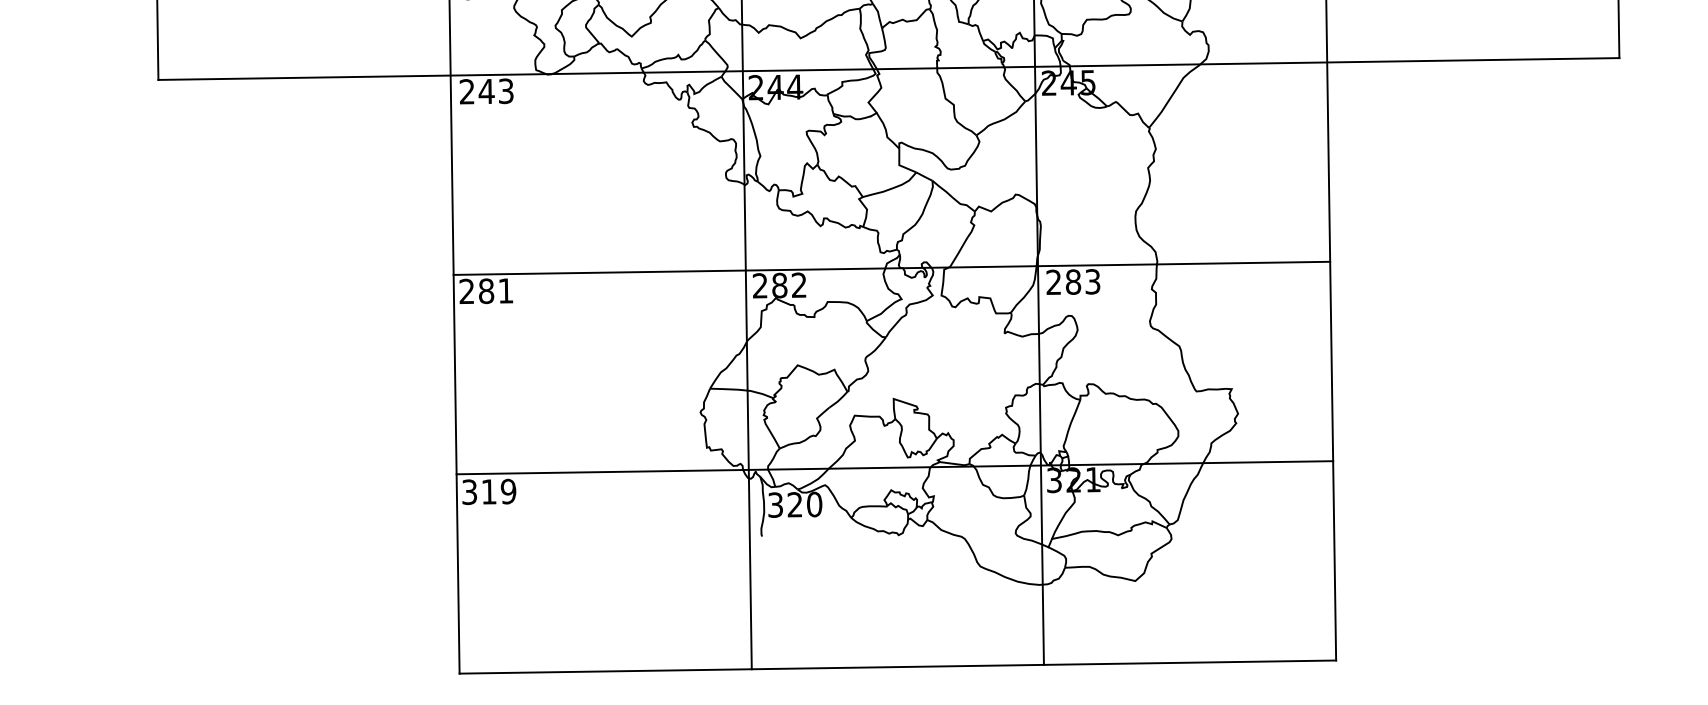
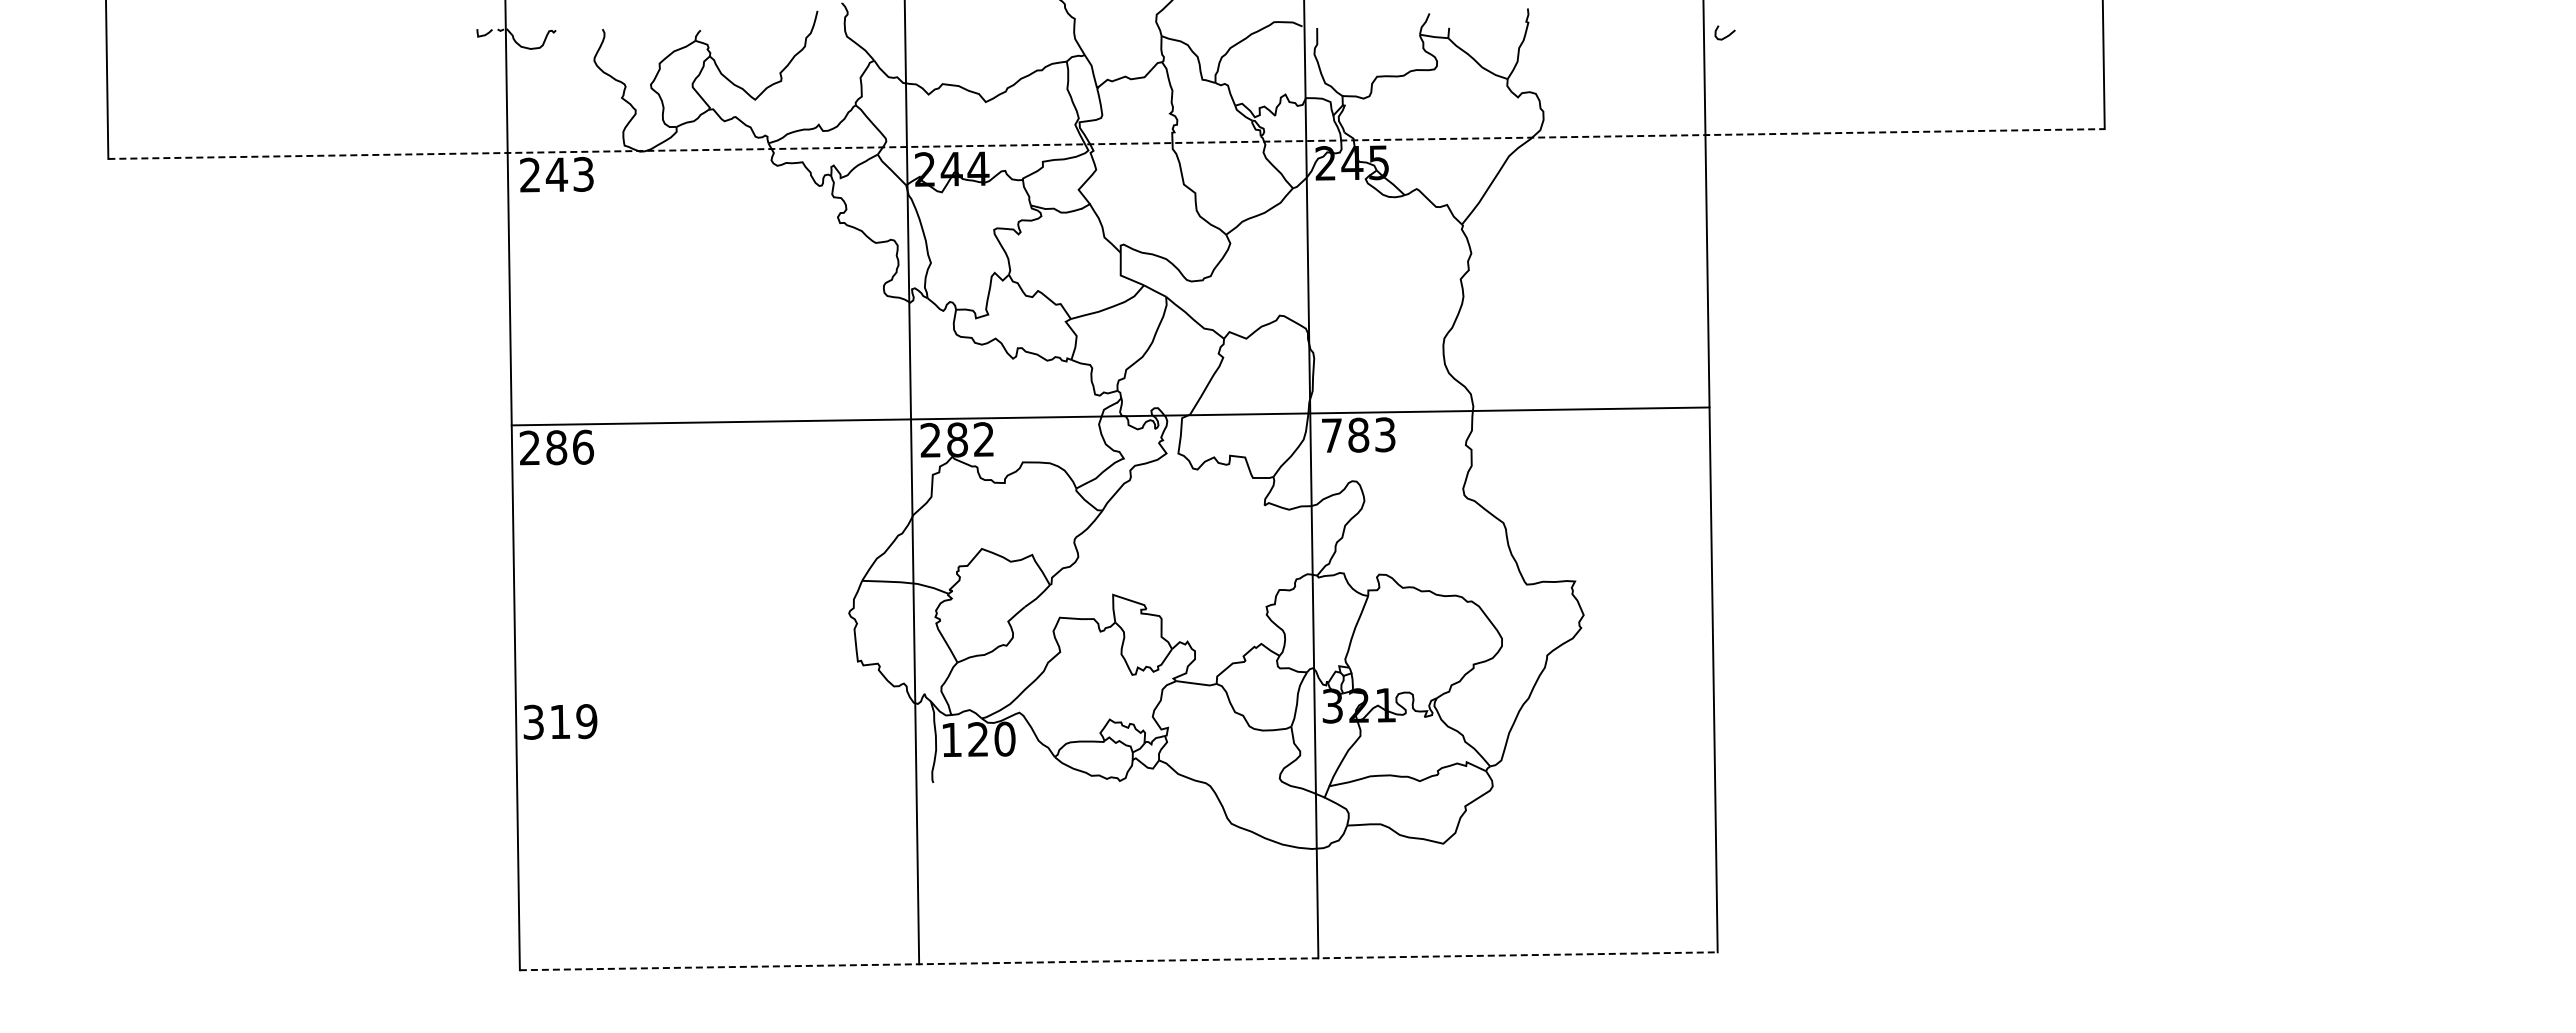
line: (889, 69) -> (1107, 144), solid -> dashed
text: (1053, 282) -> (1331, 435), 283 -> 783
text: (506, 290) -> (583, 446), 281 -> 286
line: (894, 467) -> (1114, 688), removed
text: (775, 504) -> (951, 739), 320 -> 120
line: (897, 667) -> (1118, 961), solid -> dashed

